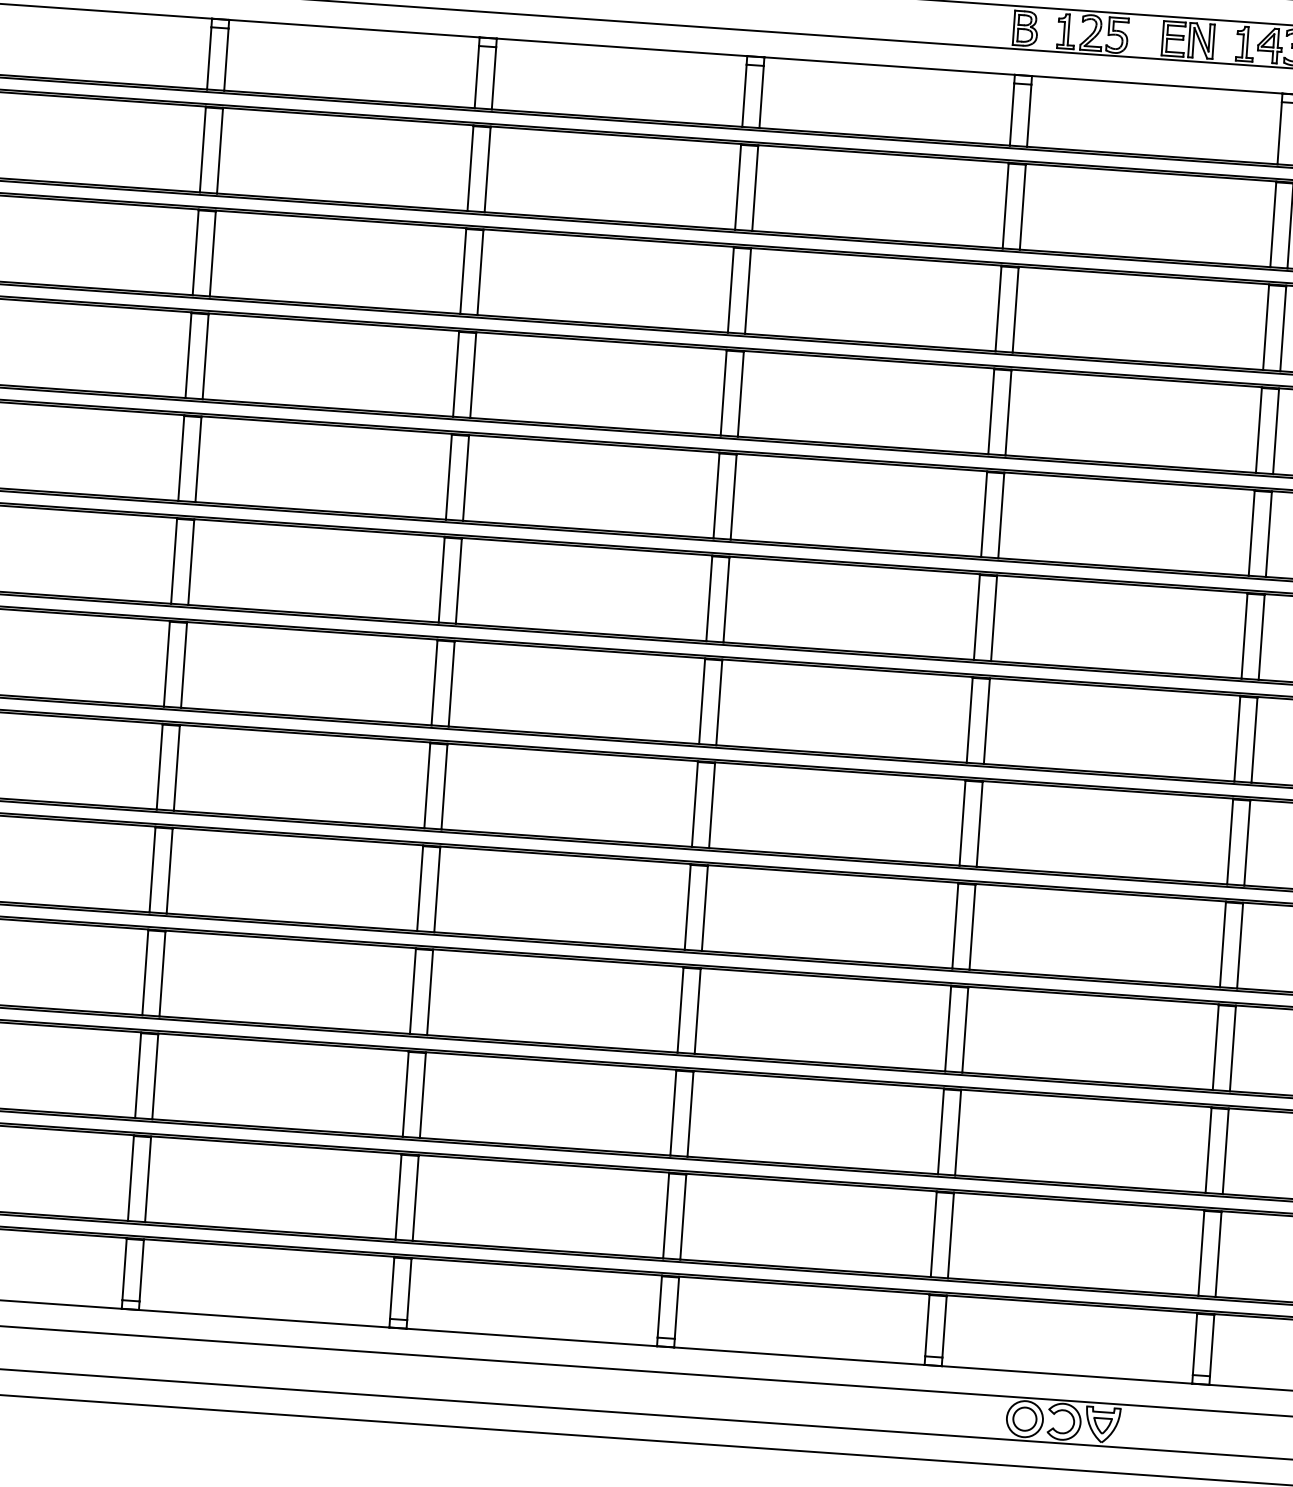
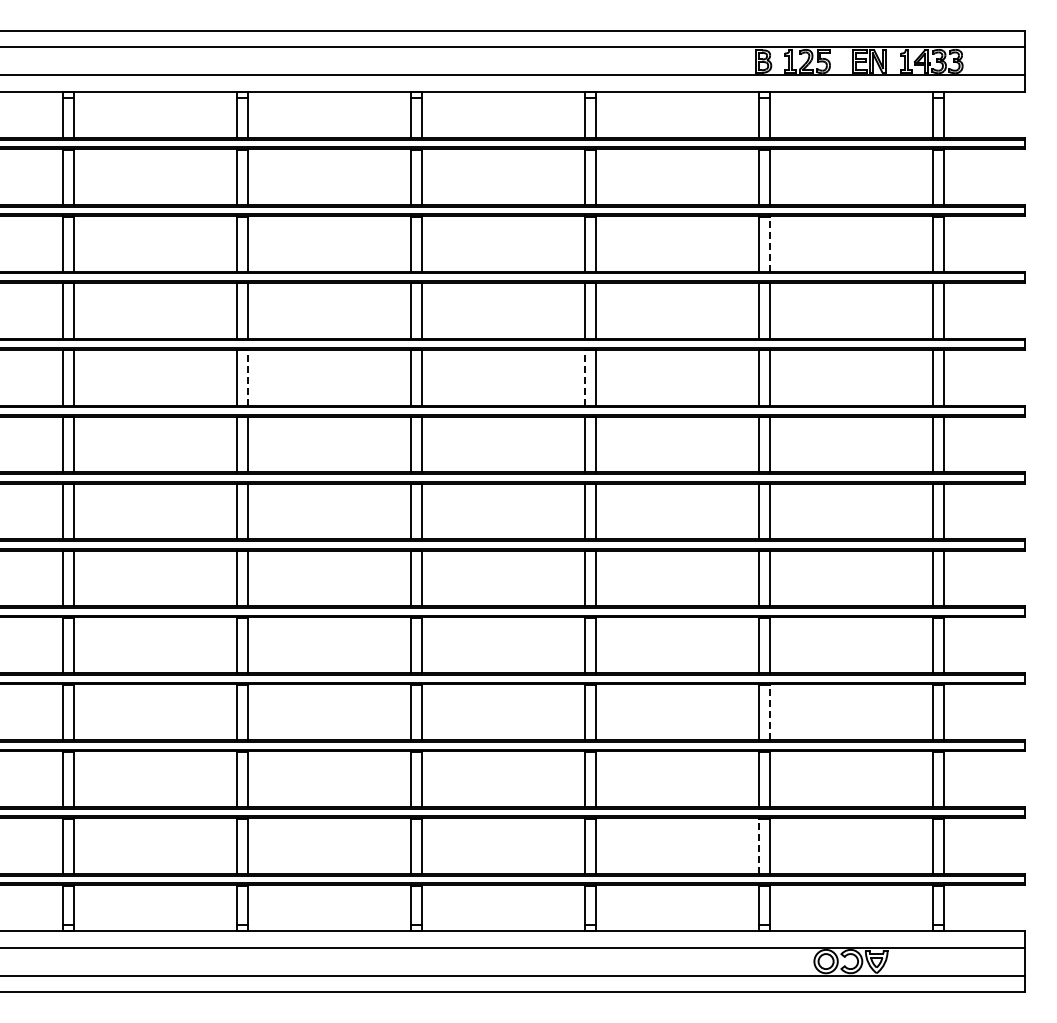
line: (1014, 310) -> (769, 244), solid -> dashed
line: (198, 458) -> (247, 377), solid -> dashed
line: (716, 495) -> (584, 377), solid -> dashed
line: (964, 1030) -> (769, 712), solid -> dashed
line: (933, 1234) -> (758, 846), solid -> dashed

